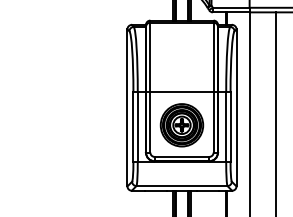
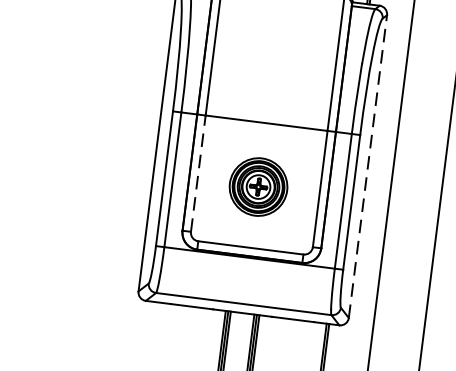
line: (236, 107) -> (367, 165), solid -> dashed
line: (150, 121) -> (198, 171), solid -> dashed
part: (181, 125) -> (257, 187), size x0.7

